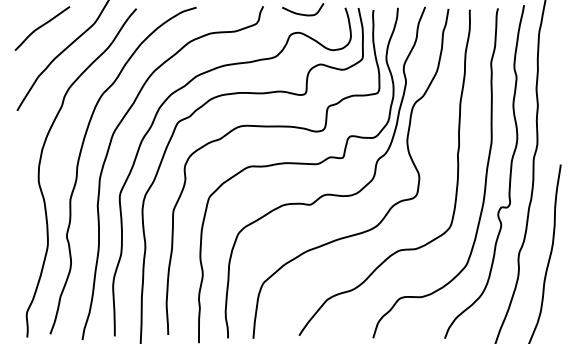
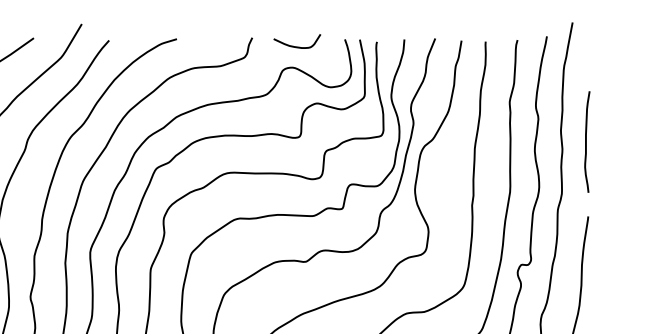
curve: (559, 98) -> (586, 141), added

